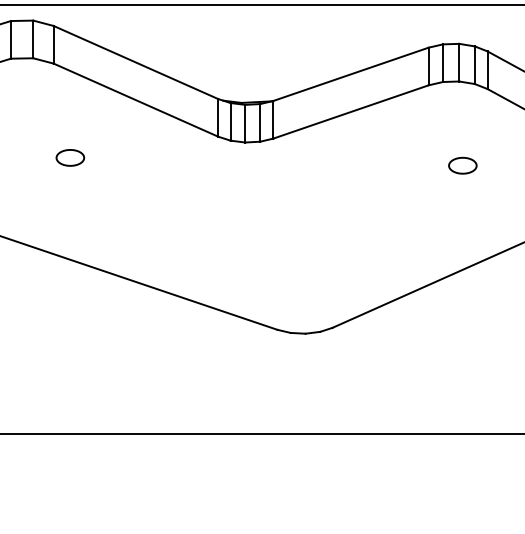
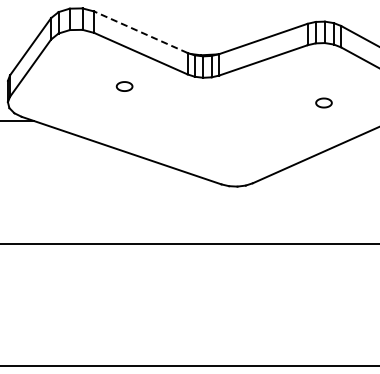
line: (135, 62) -> (140, 32), solid -> dashed
part: (70, 157) -> (124, 86), moved
part: (461, 164) -> (323, 102), moved

